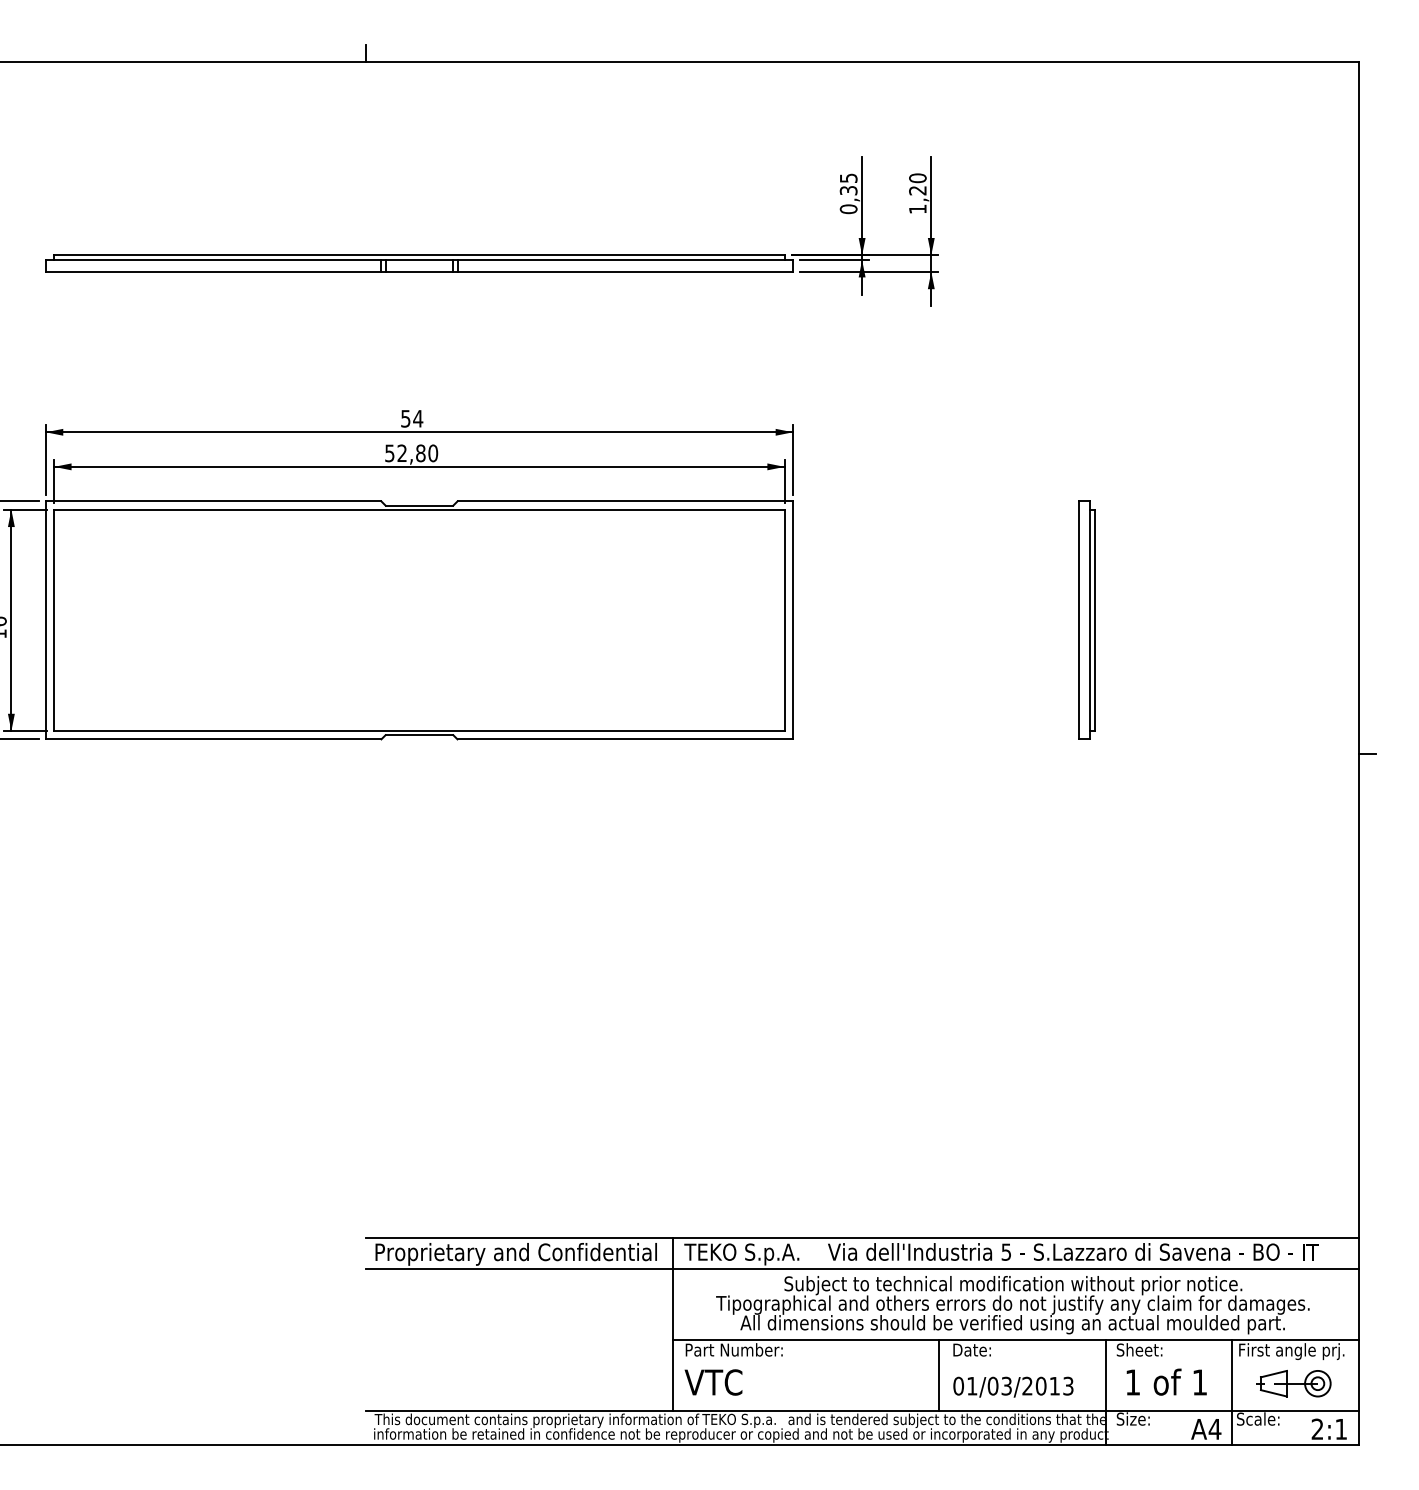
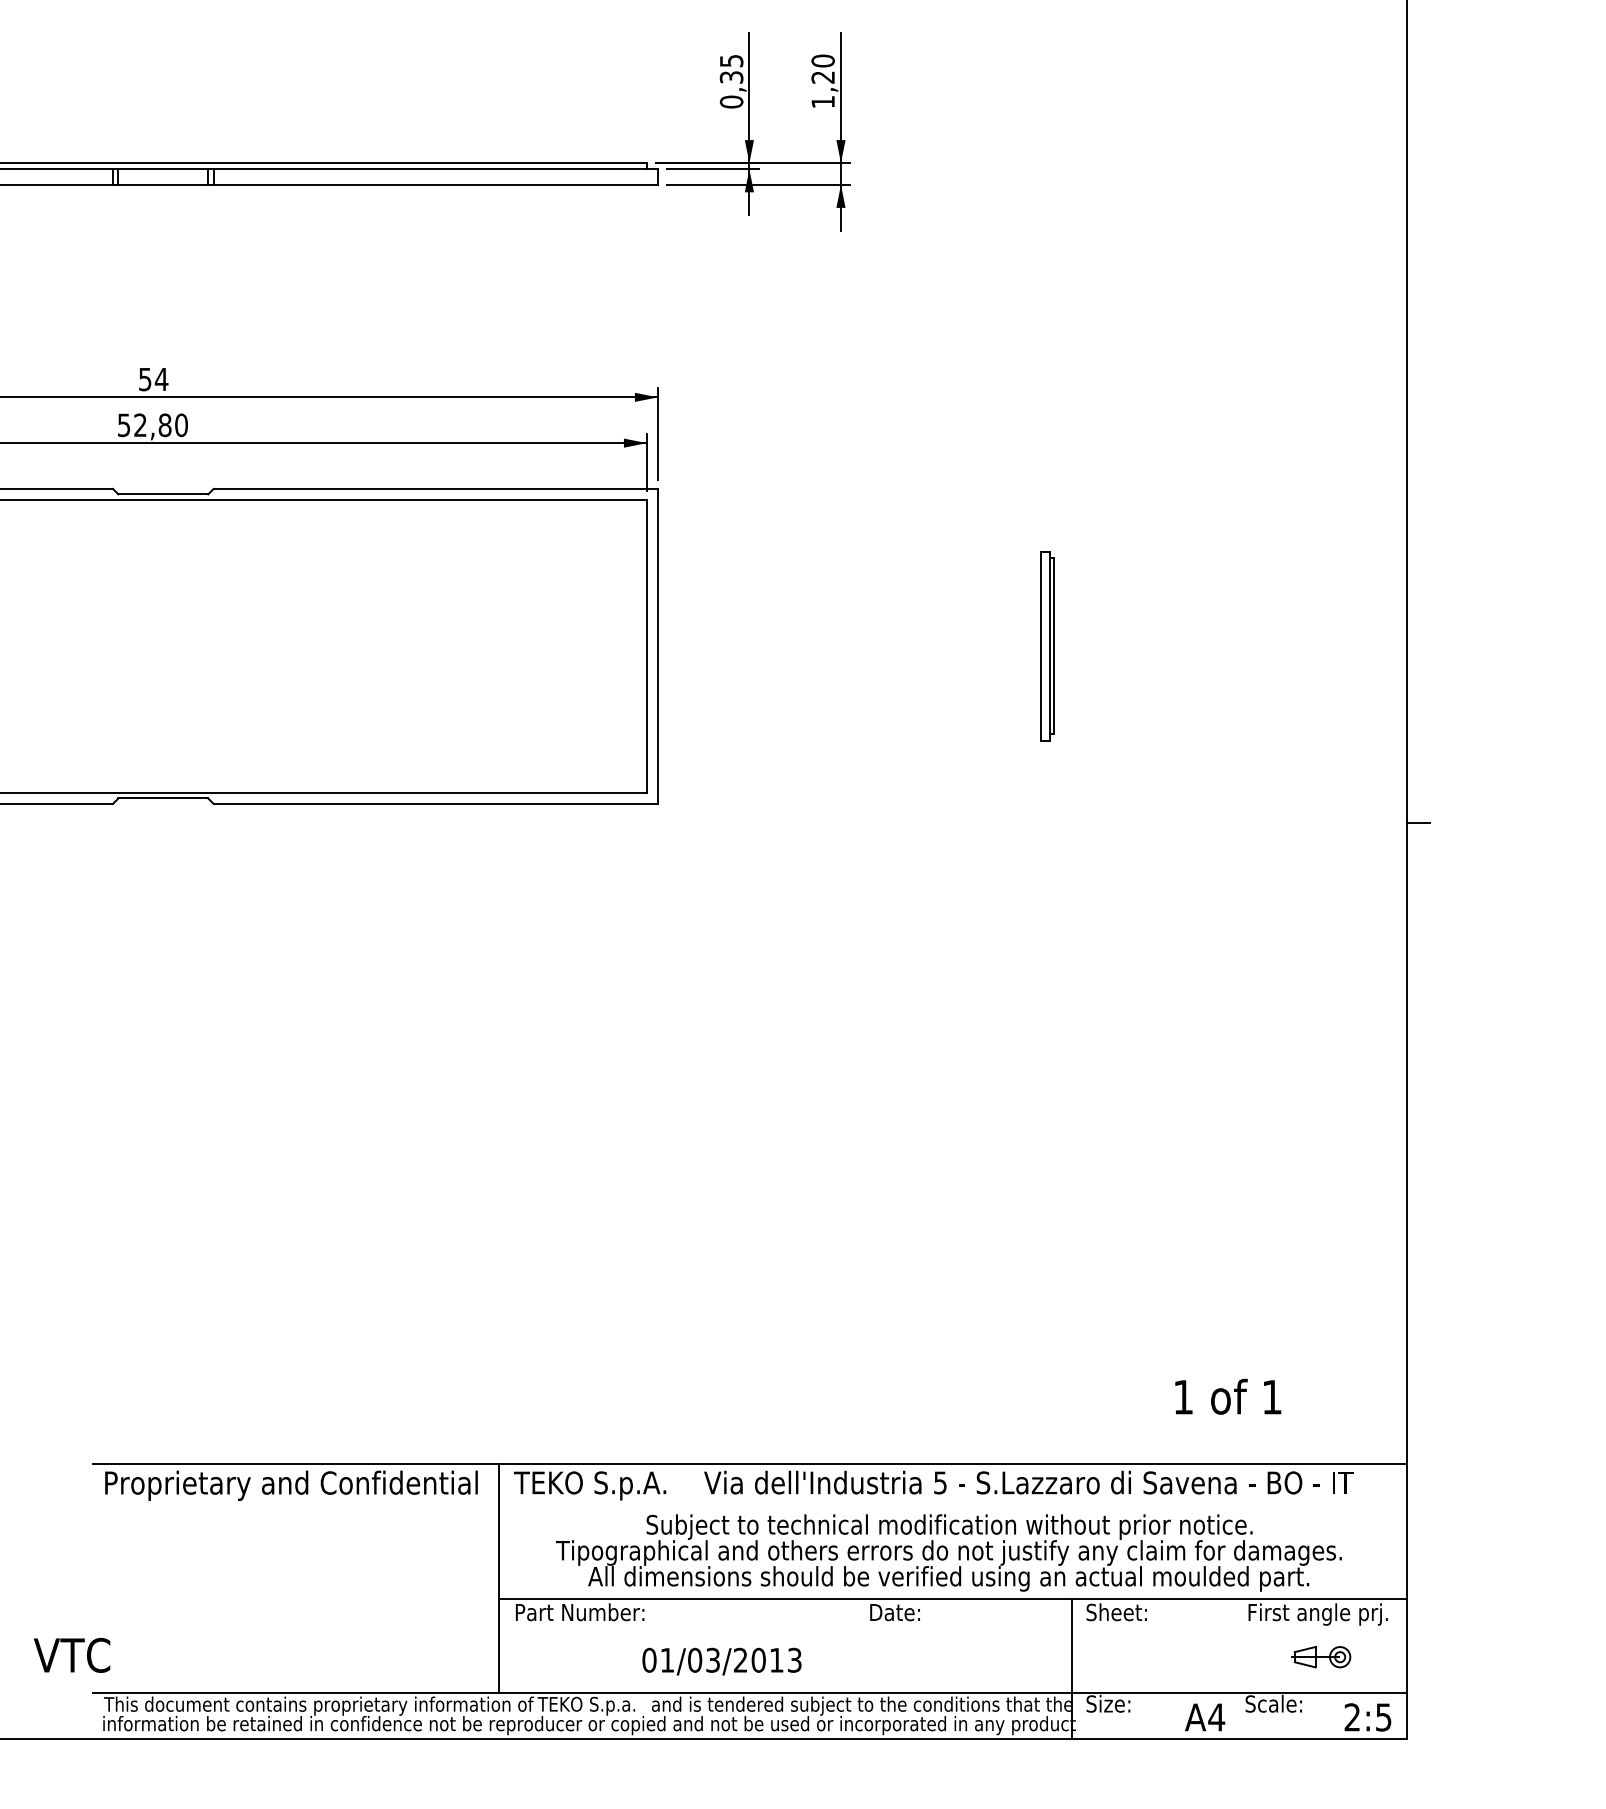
part: (1086, 619) -> (1046, 645), size x0.6
line: (862, 1268) -> (749, 1504), removed
line: (938, 1374) -> (850, 1644), removed
text: (1166, 1381) -> (1227, 1395), moved
text: (713, 1382) -> (72, 1655), moved
part: (1293, 1383) -> (1320, 1656), size x0.6
text: (1013, 1386) -> (722, 1660), moved
line: (1232, 1392) -> (1239, 1668), removed
text: (1340, 1429) -> (1382, 1717), 2:1 -> 2:5

